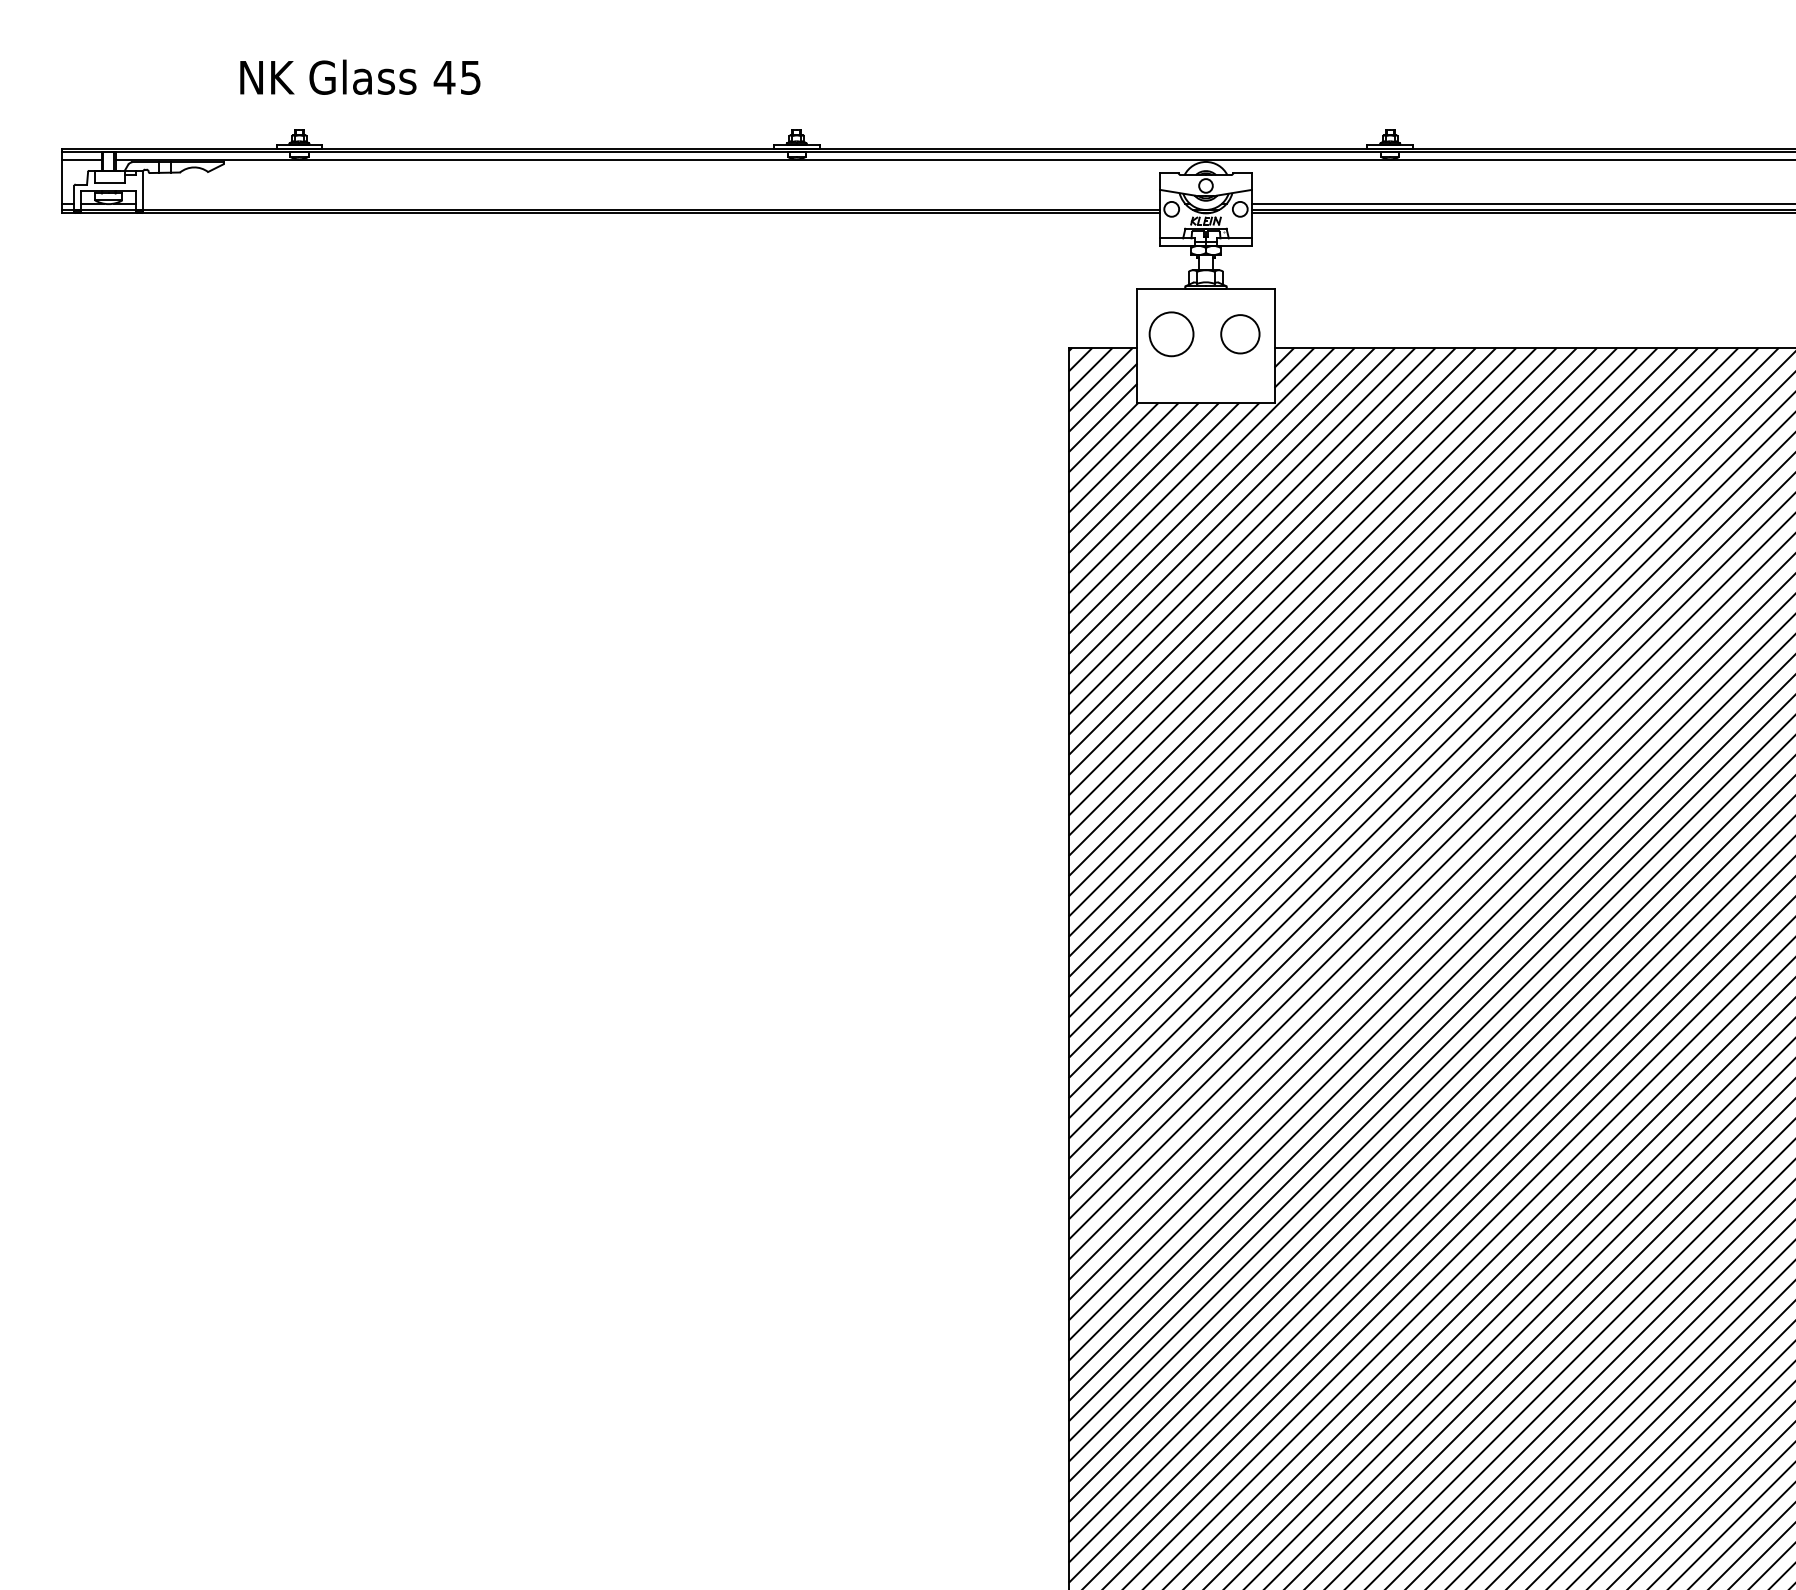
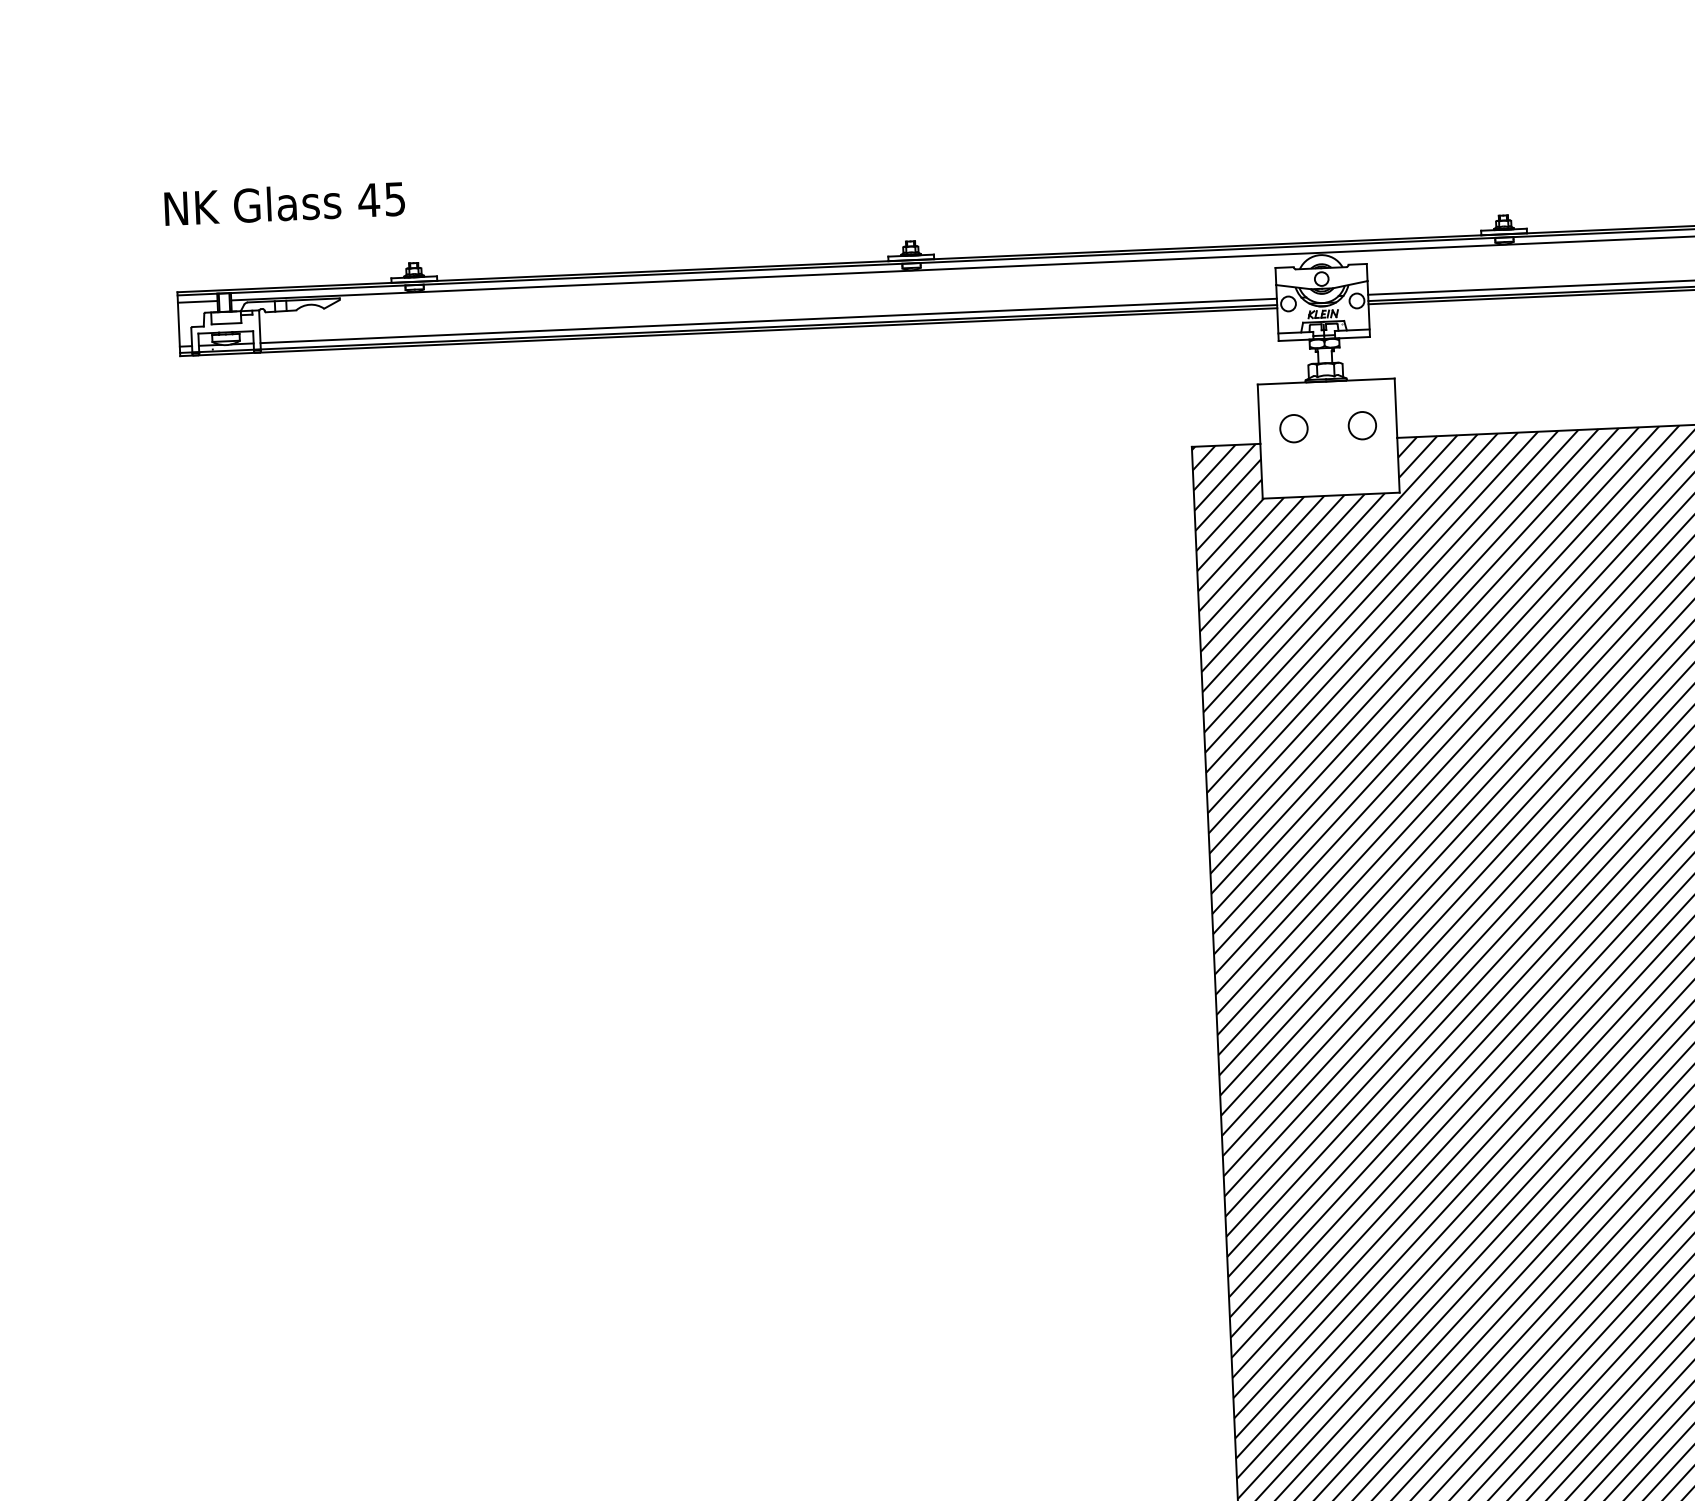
text: (360, 76) -> (284, 202), moved
line: (651, 203) -> (768, 320), added
circle: (1171, 333) -> (1293, 428), size x0.62
circle: (1239, 333) -> (1361, 425), size x0.71

